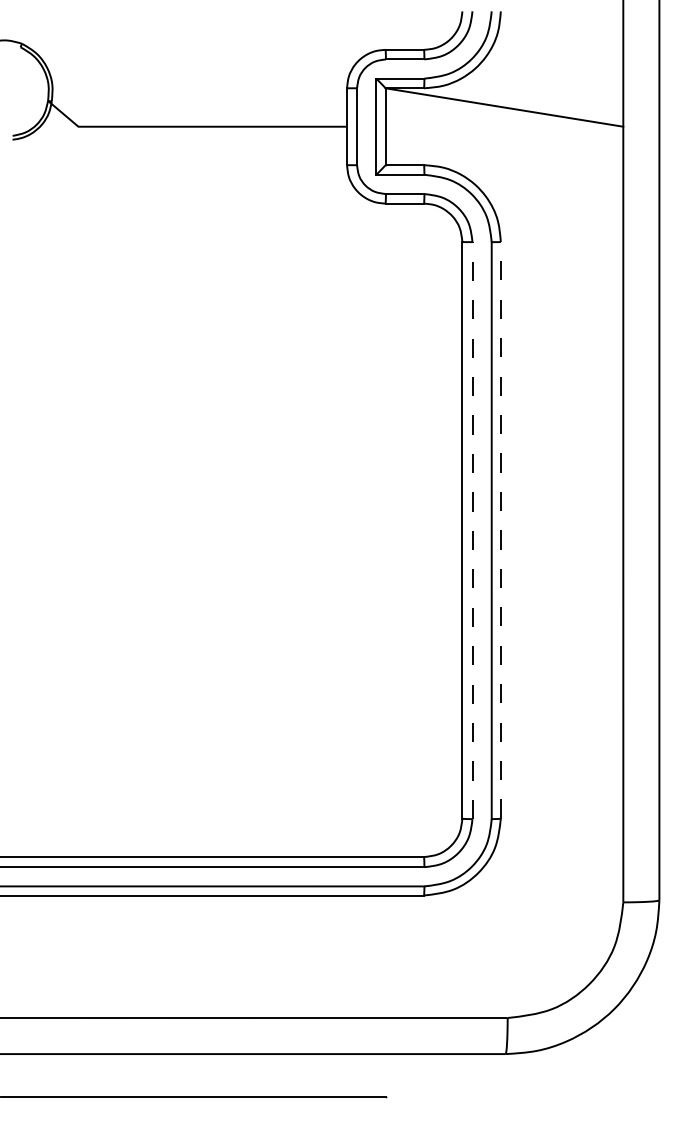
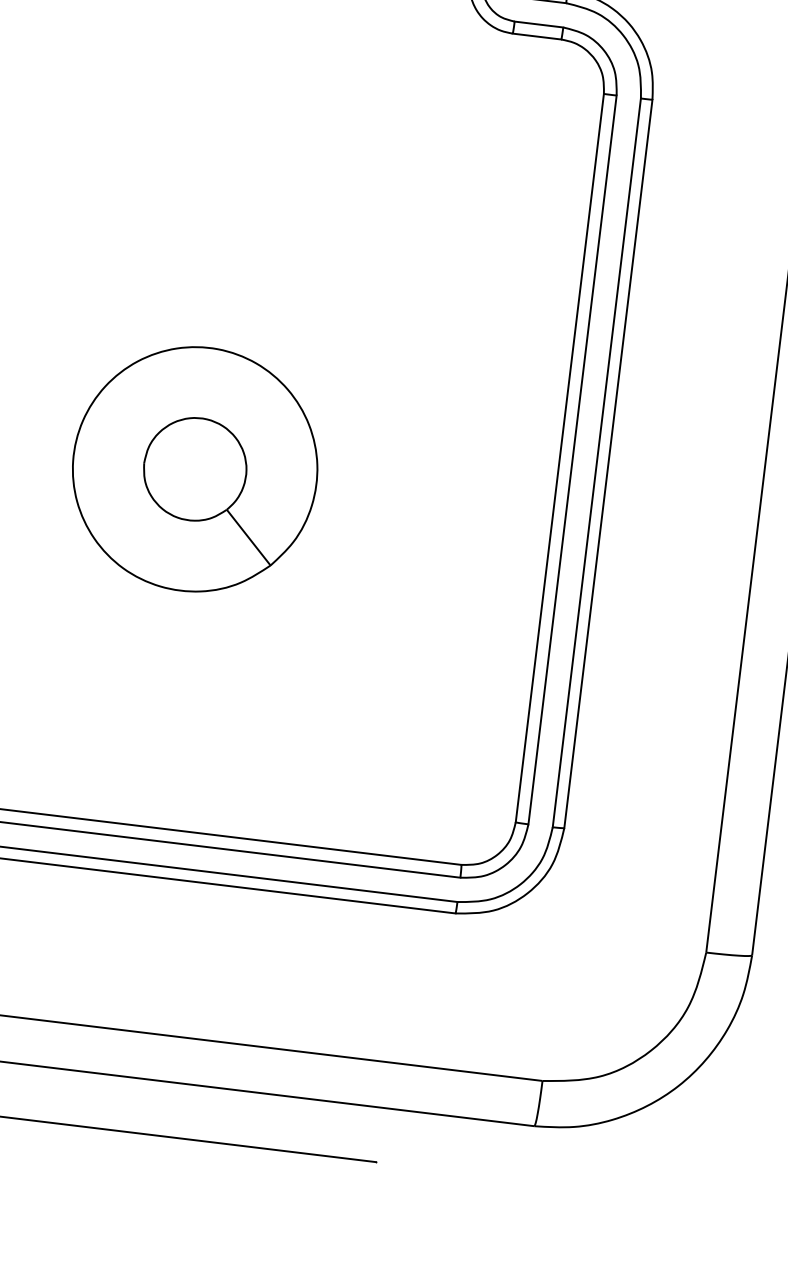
line: (500, 529) -> (608, 462), dashed -> solid
line: (472, 530) -> (572, 459), dashed -> solid
part: (178, 573) -> (194, 469), added

